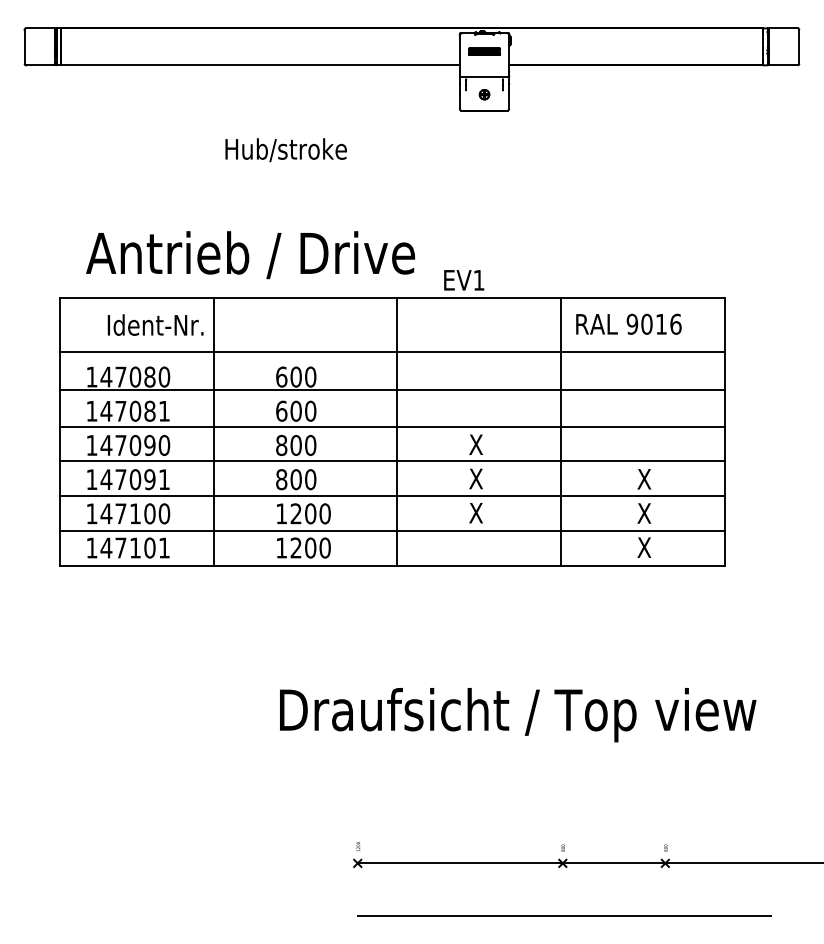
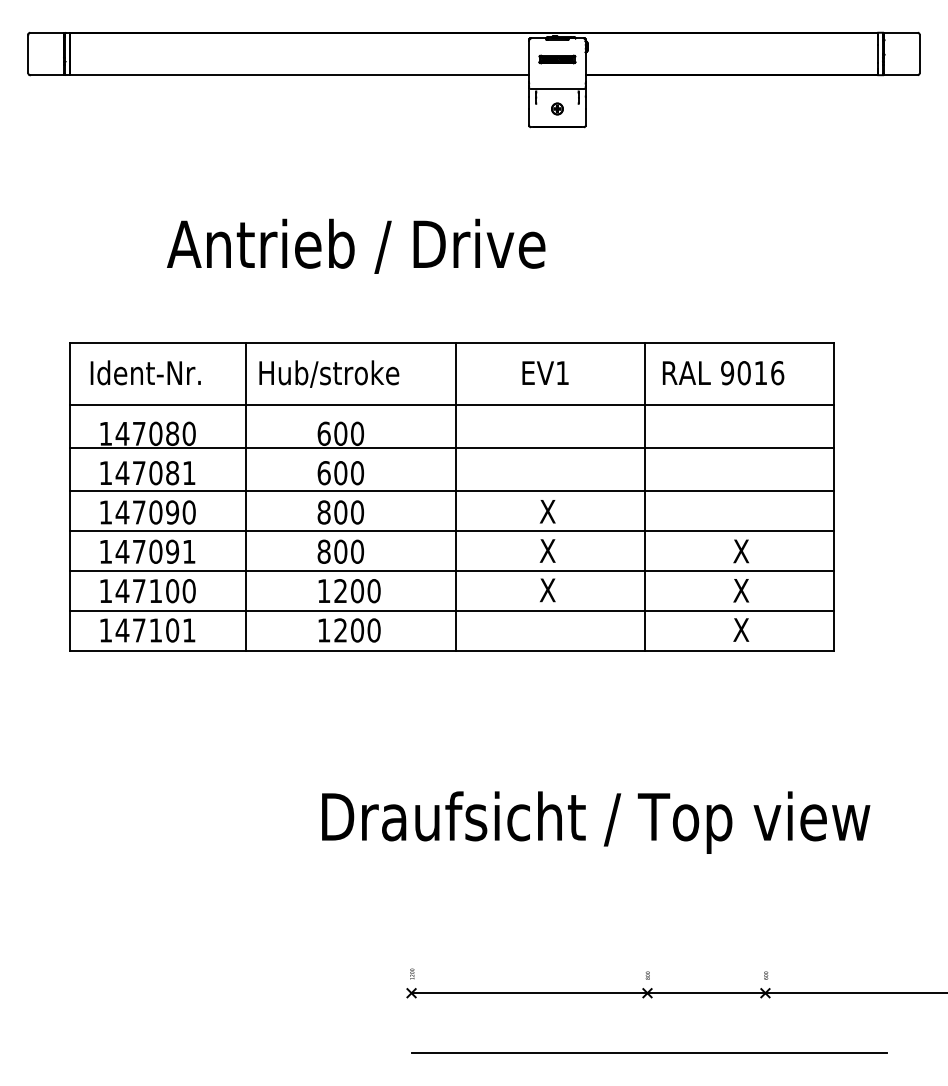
text: (285, 150) -> (328, 374), moved
text: (250, 255) -> (356, 246), moved
text: (464, 280) -> (545, 373), moved
text: (155, 324) -> (145, 372), moved

